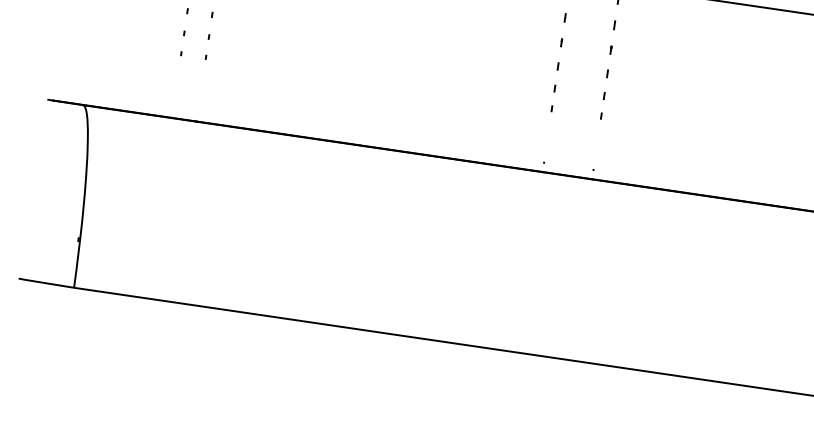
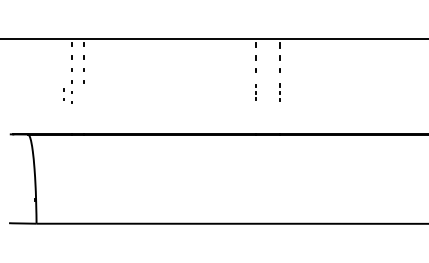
part: (206, 46) -> (63, 94), moved
part: (554, 87) -> (255, 92), size x0.6
part: (603, 94) -> (279, 92), size x0.7

